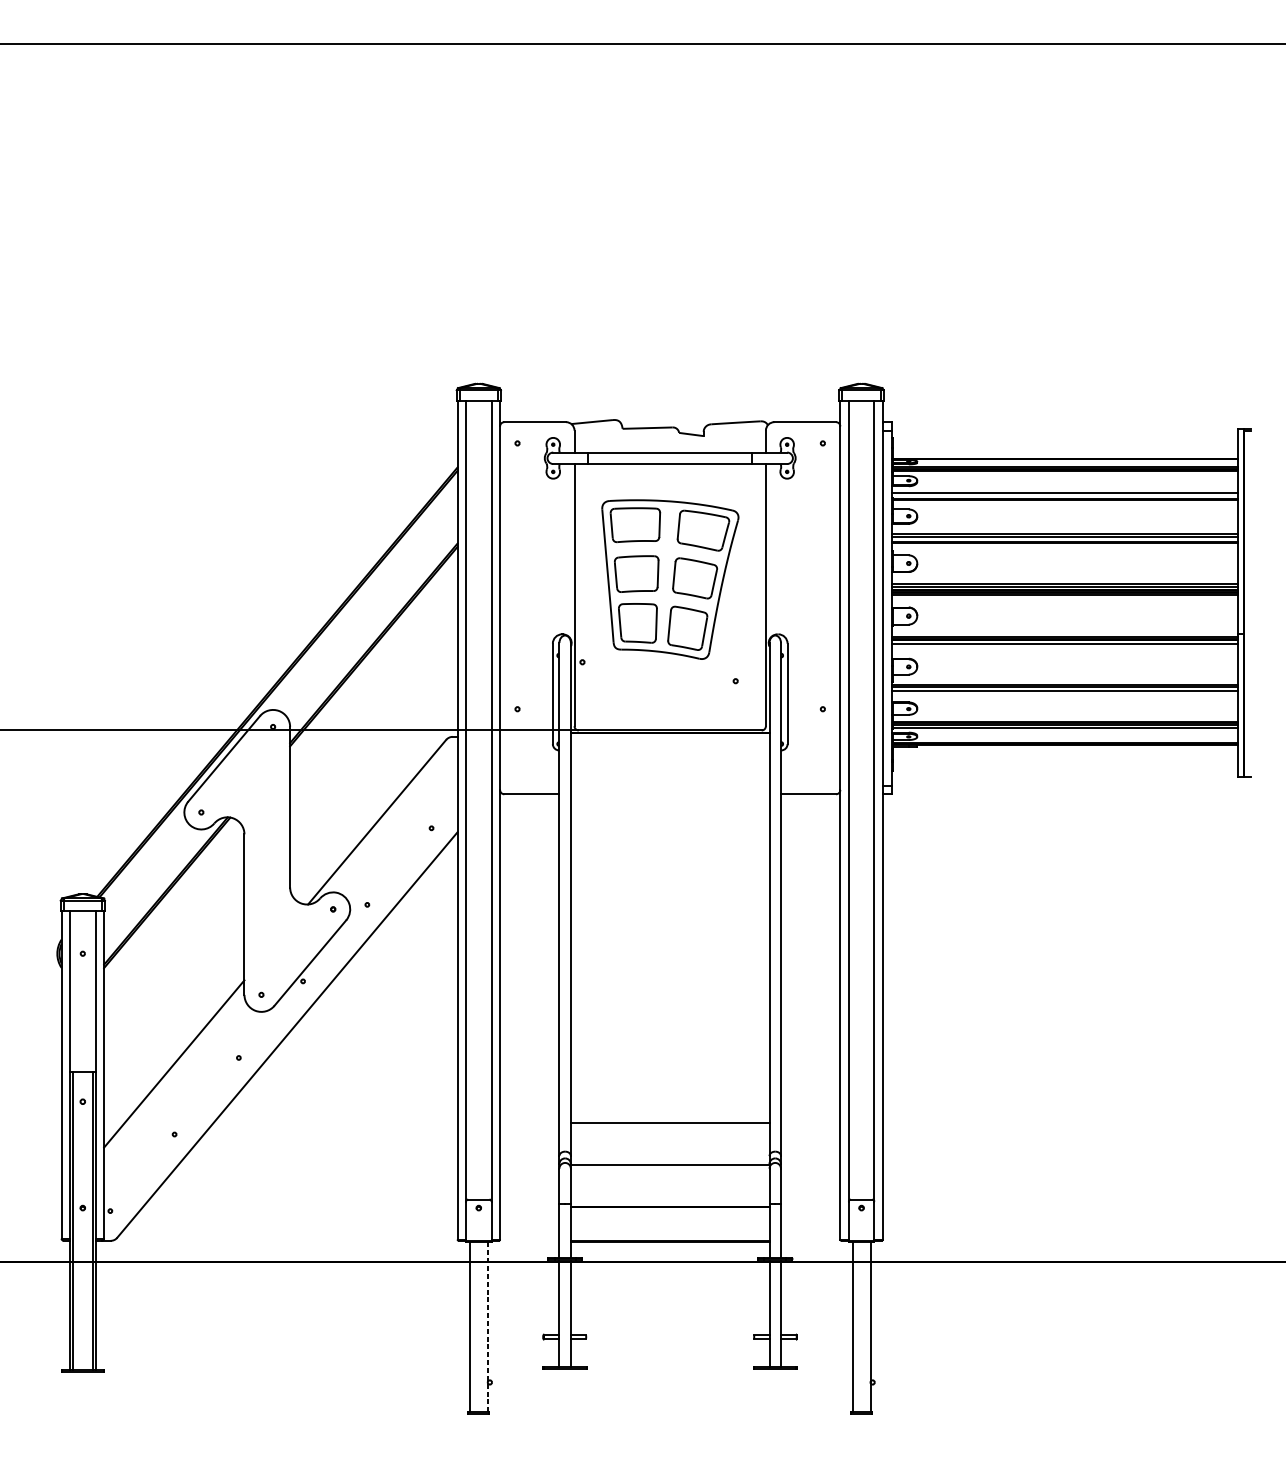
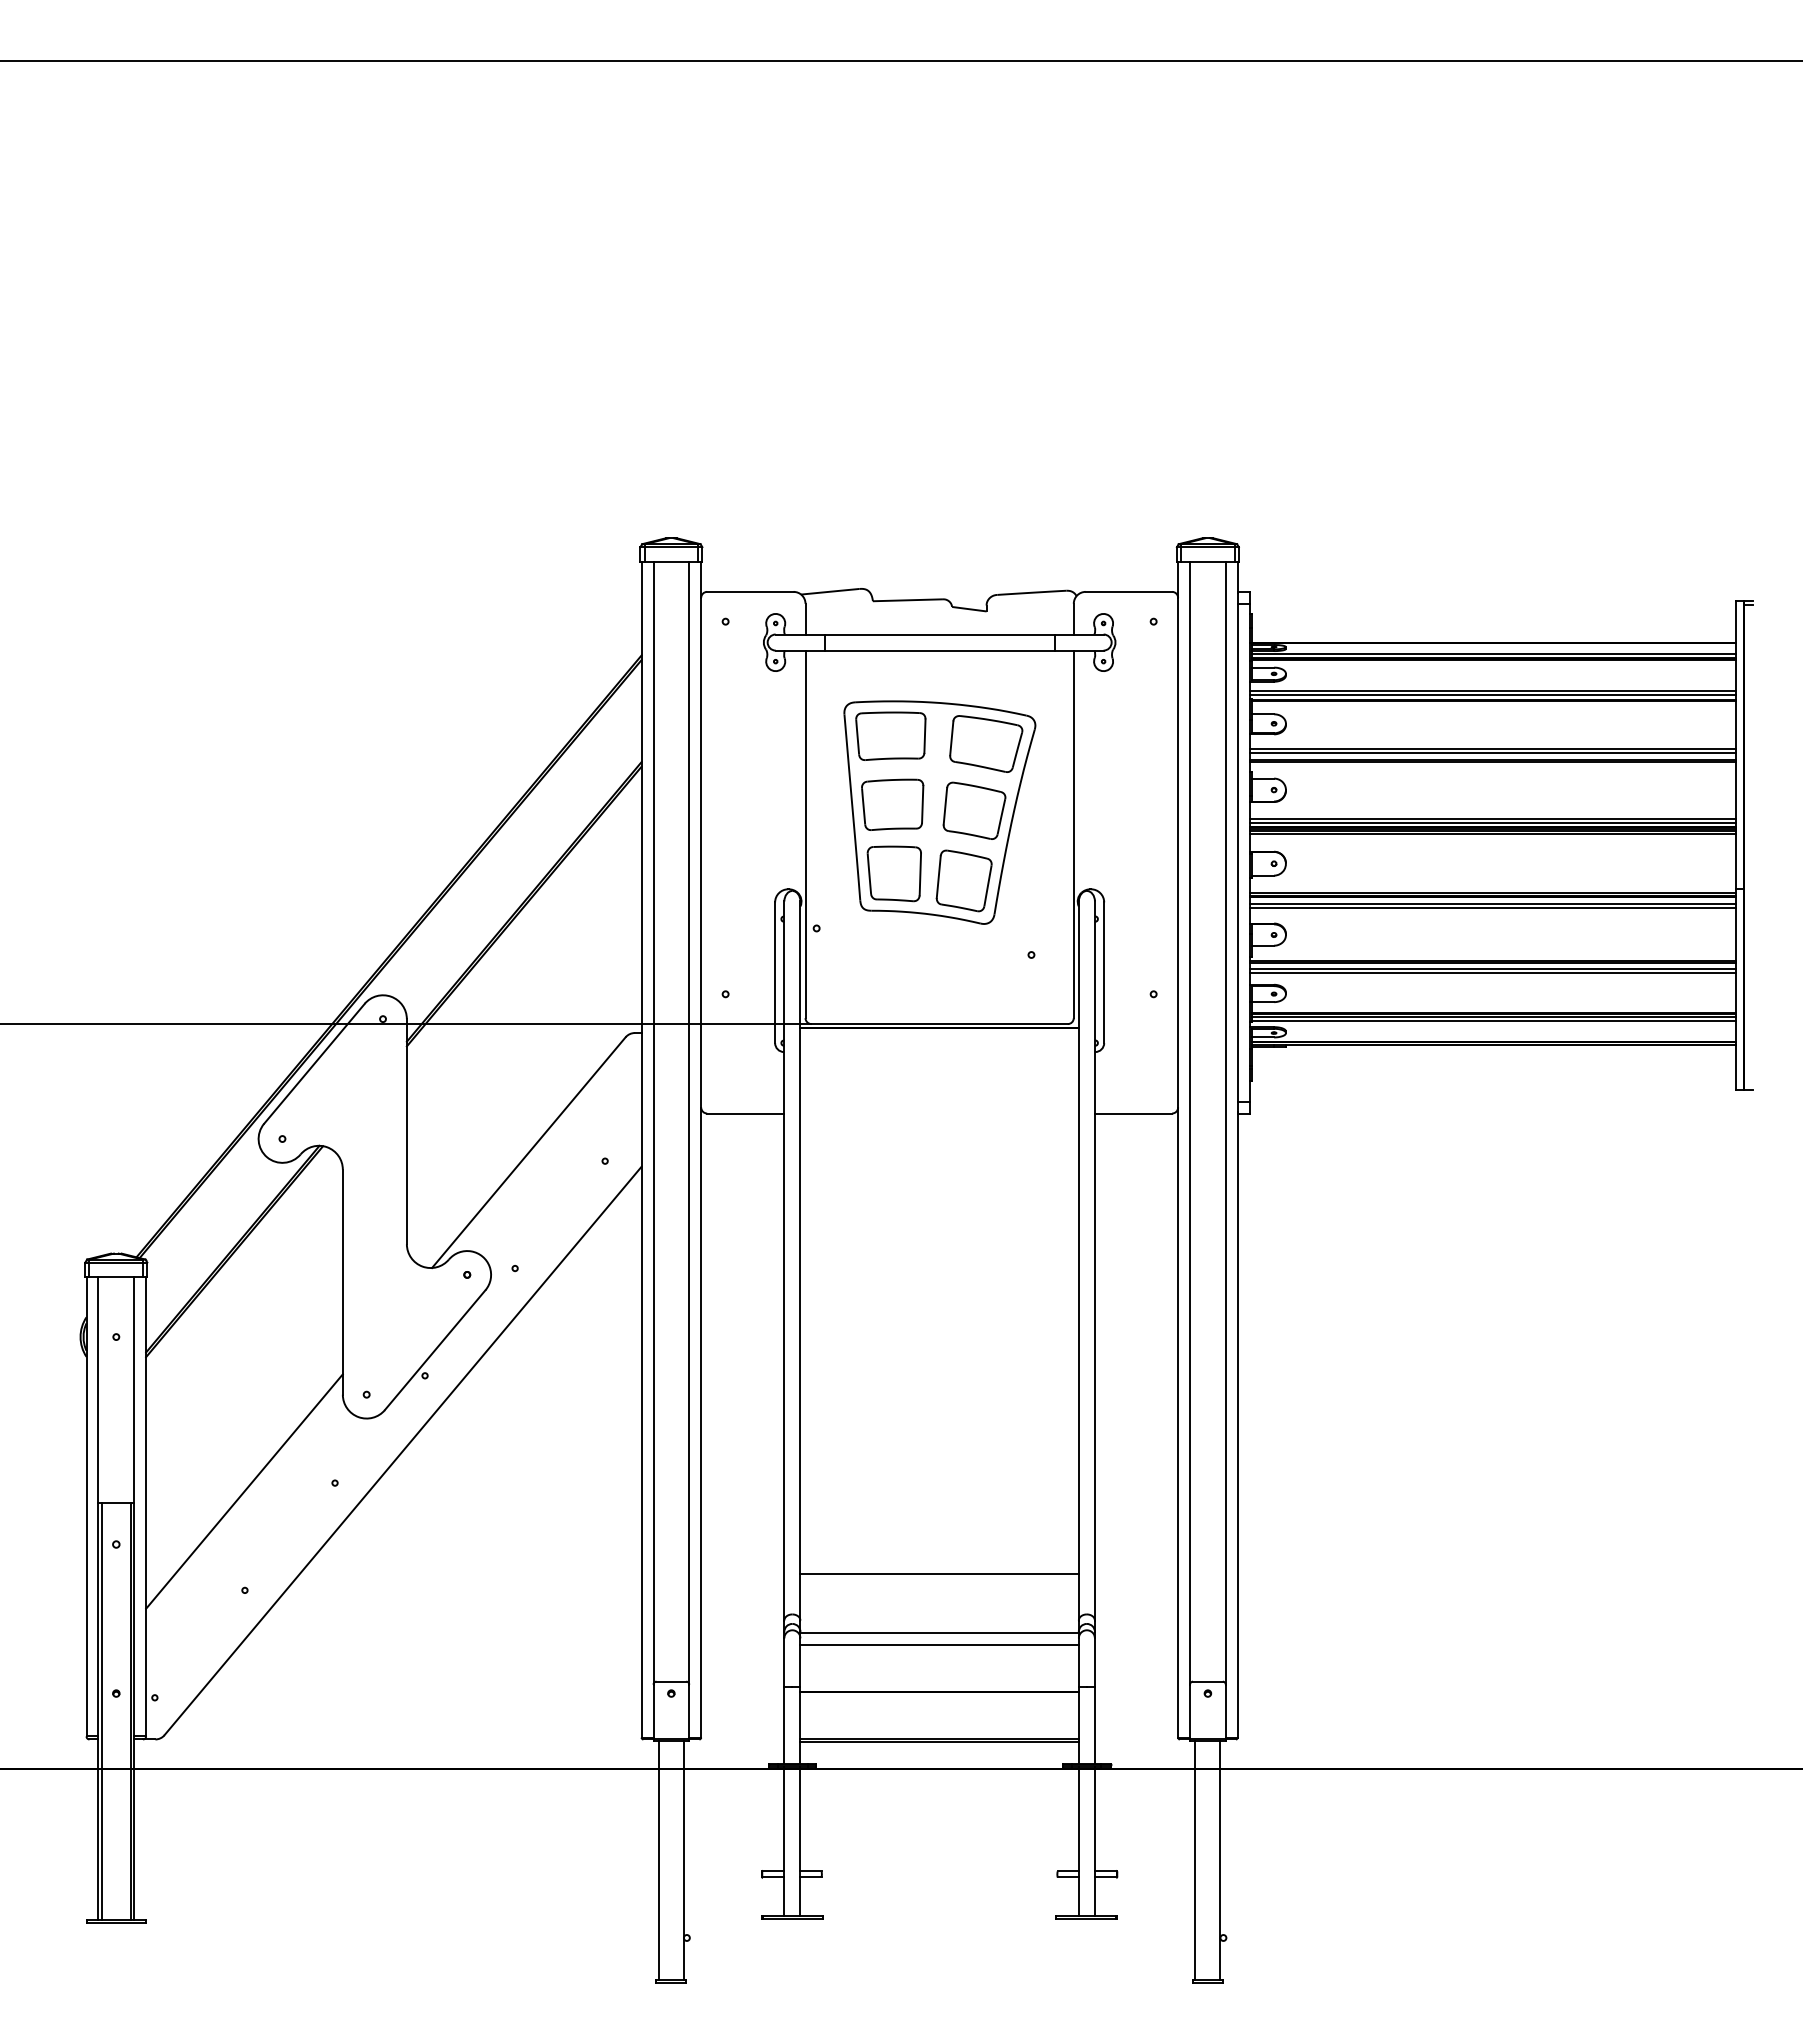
line: (1064, 496) -> (1492, 695), added
line: (1064, 647) -> (1492, 907), added
line: (1064, 693) -> (1492, 972), added
line: (670, 1173) -> (939, 1645), added
line: (487, 1326) -> (683, 1859), dashed -> solid

